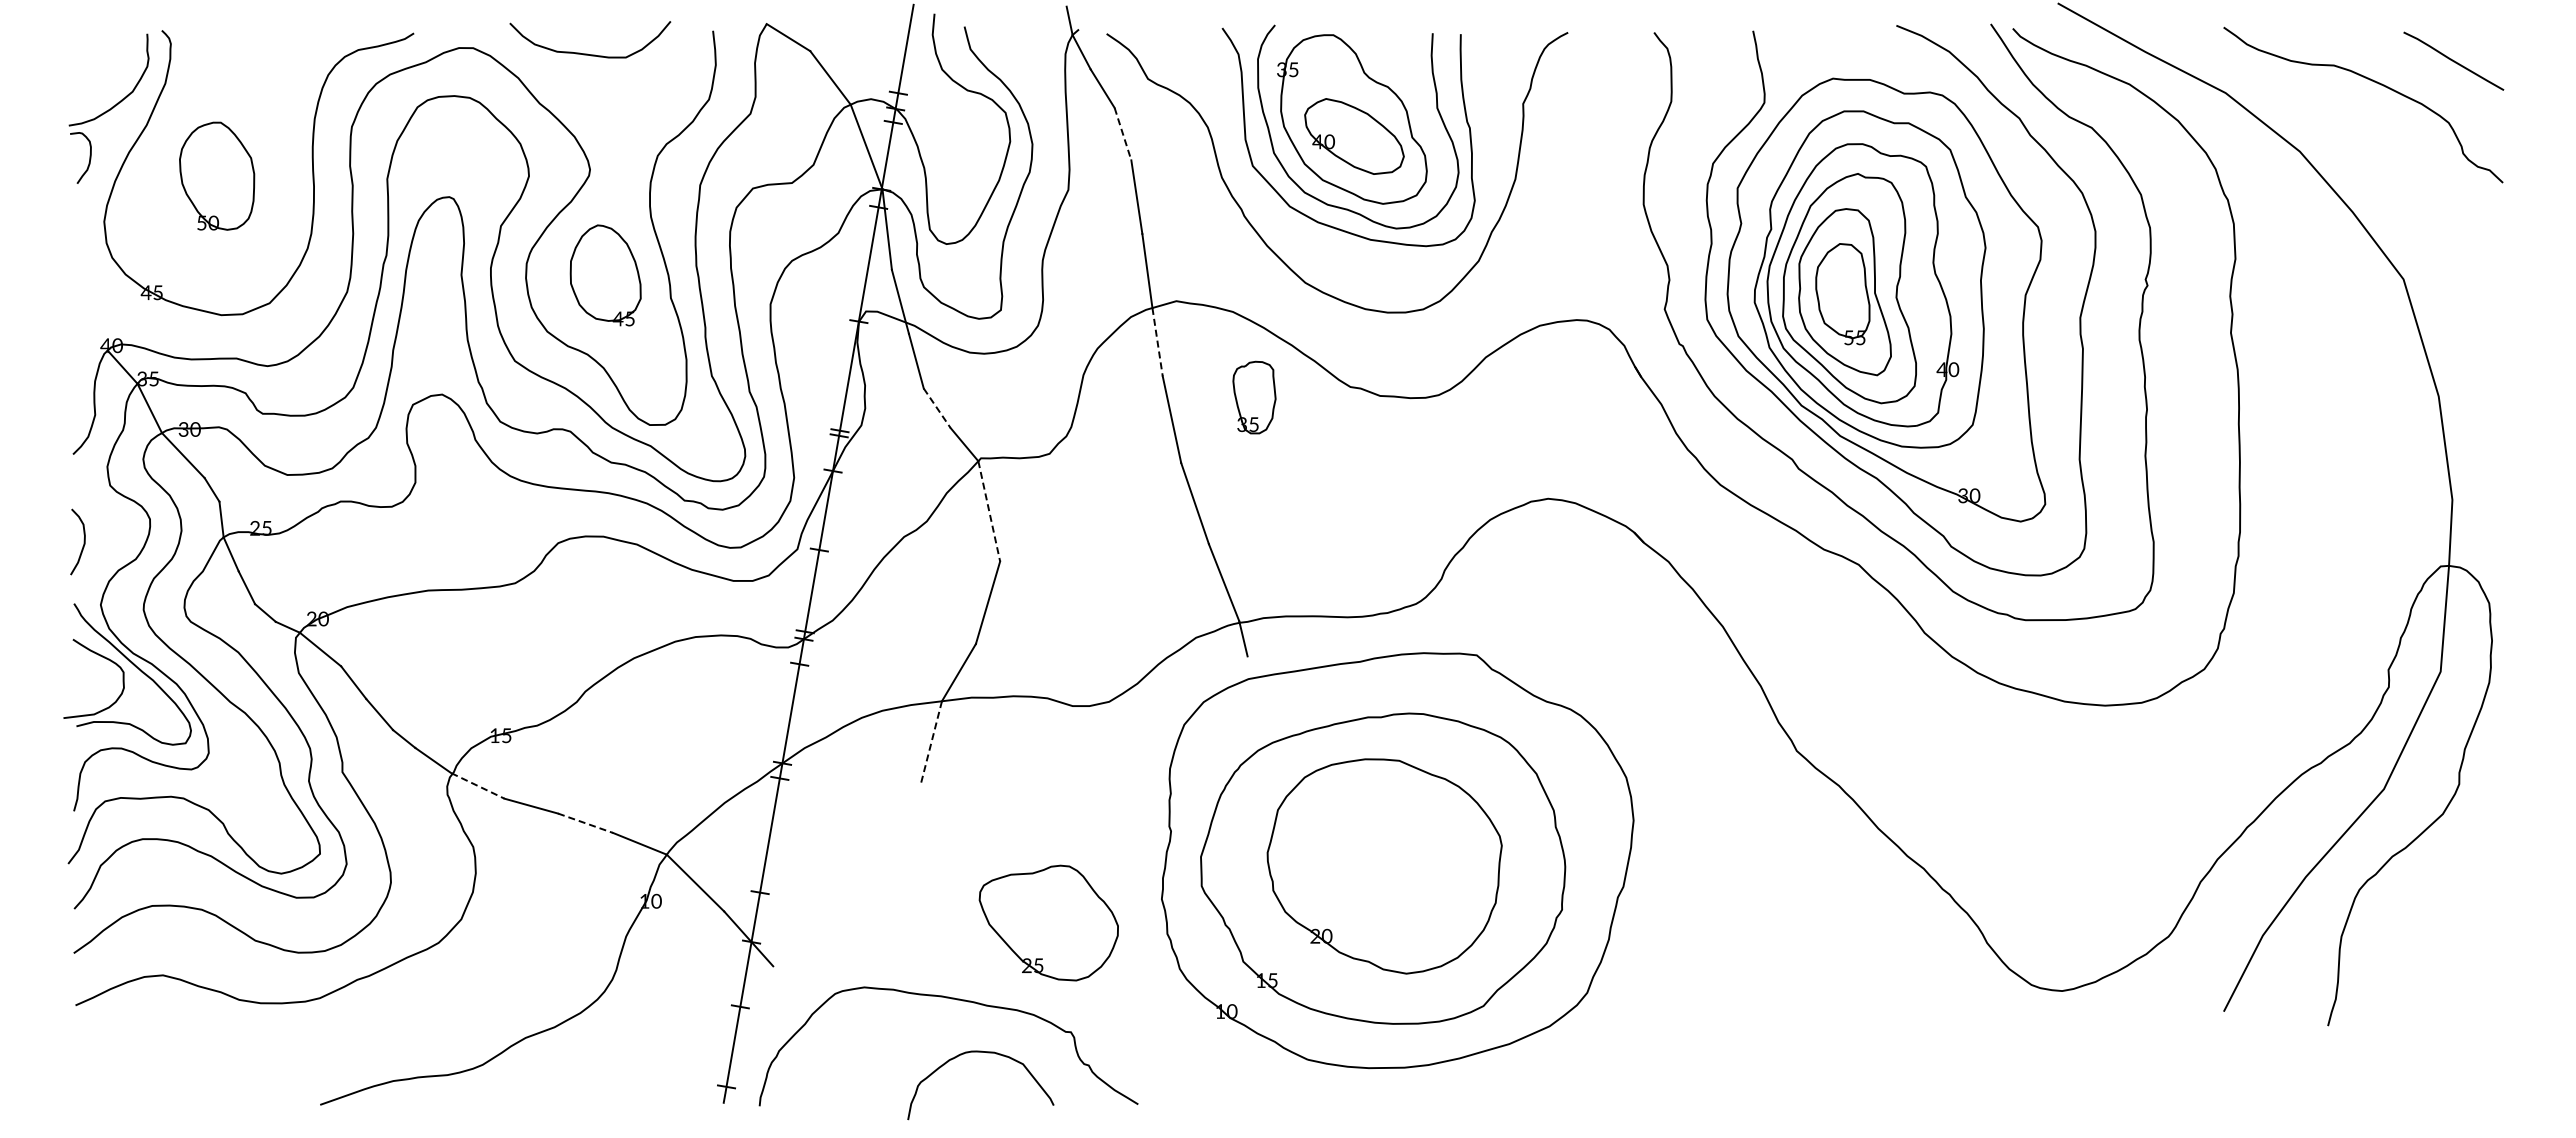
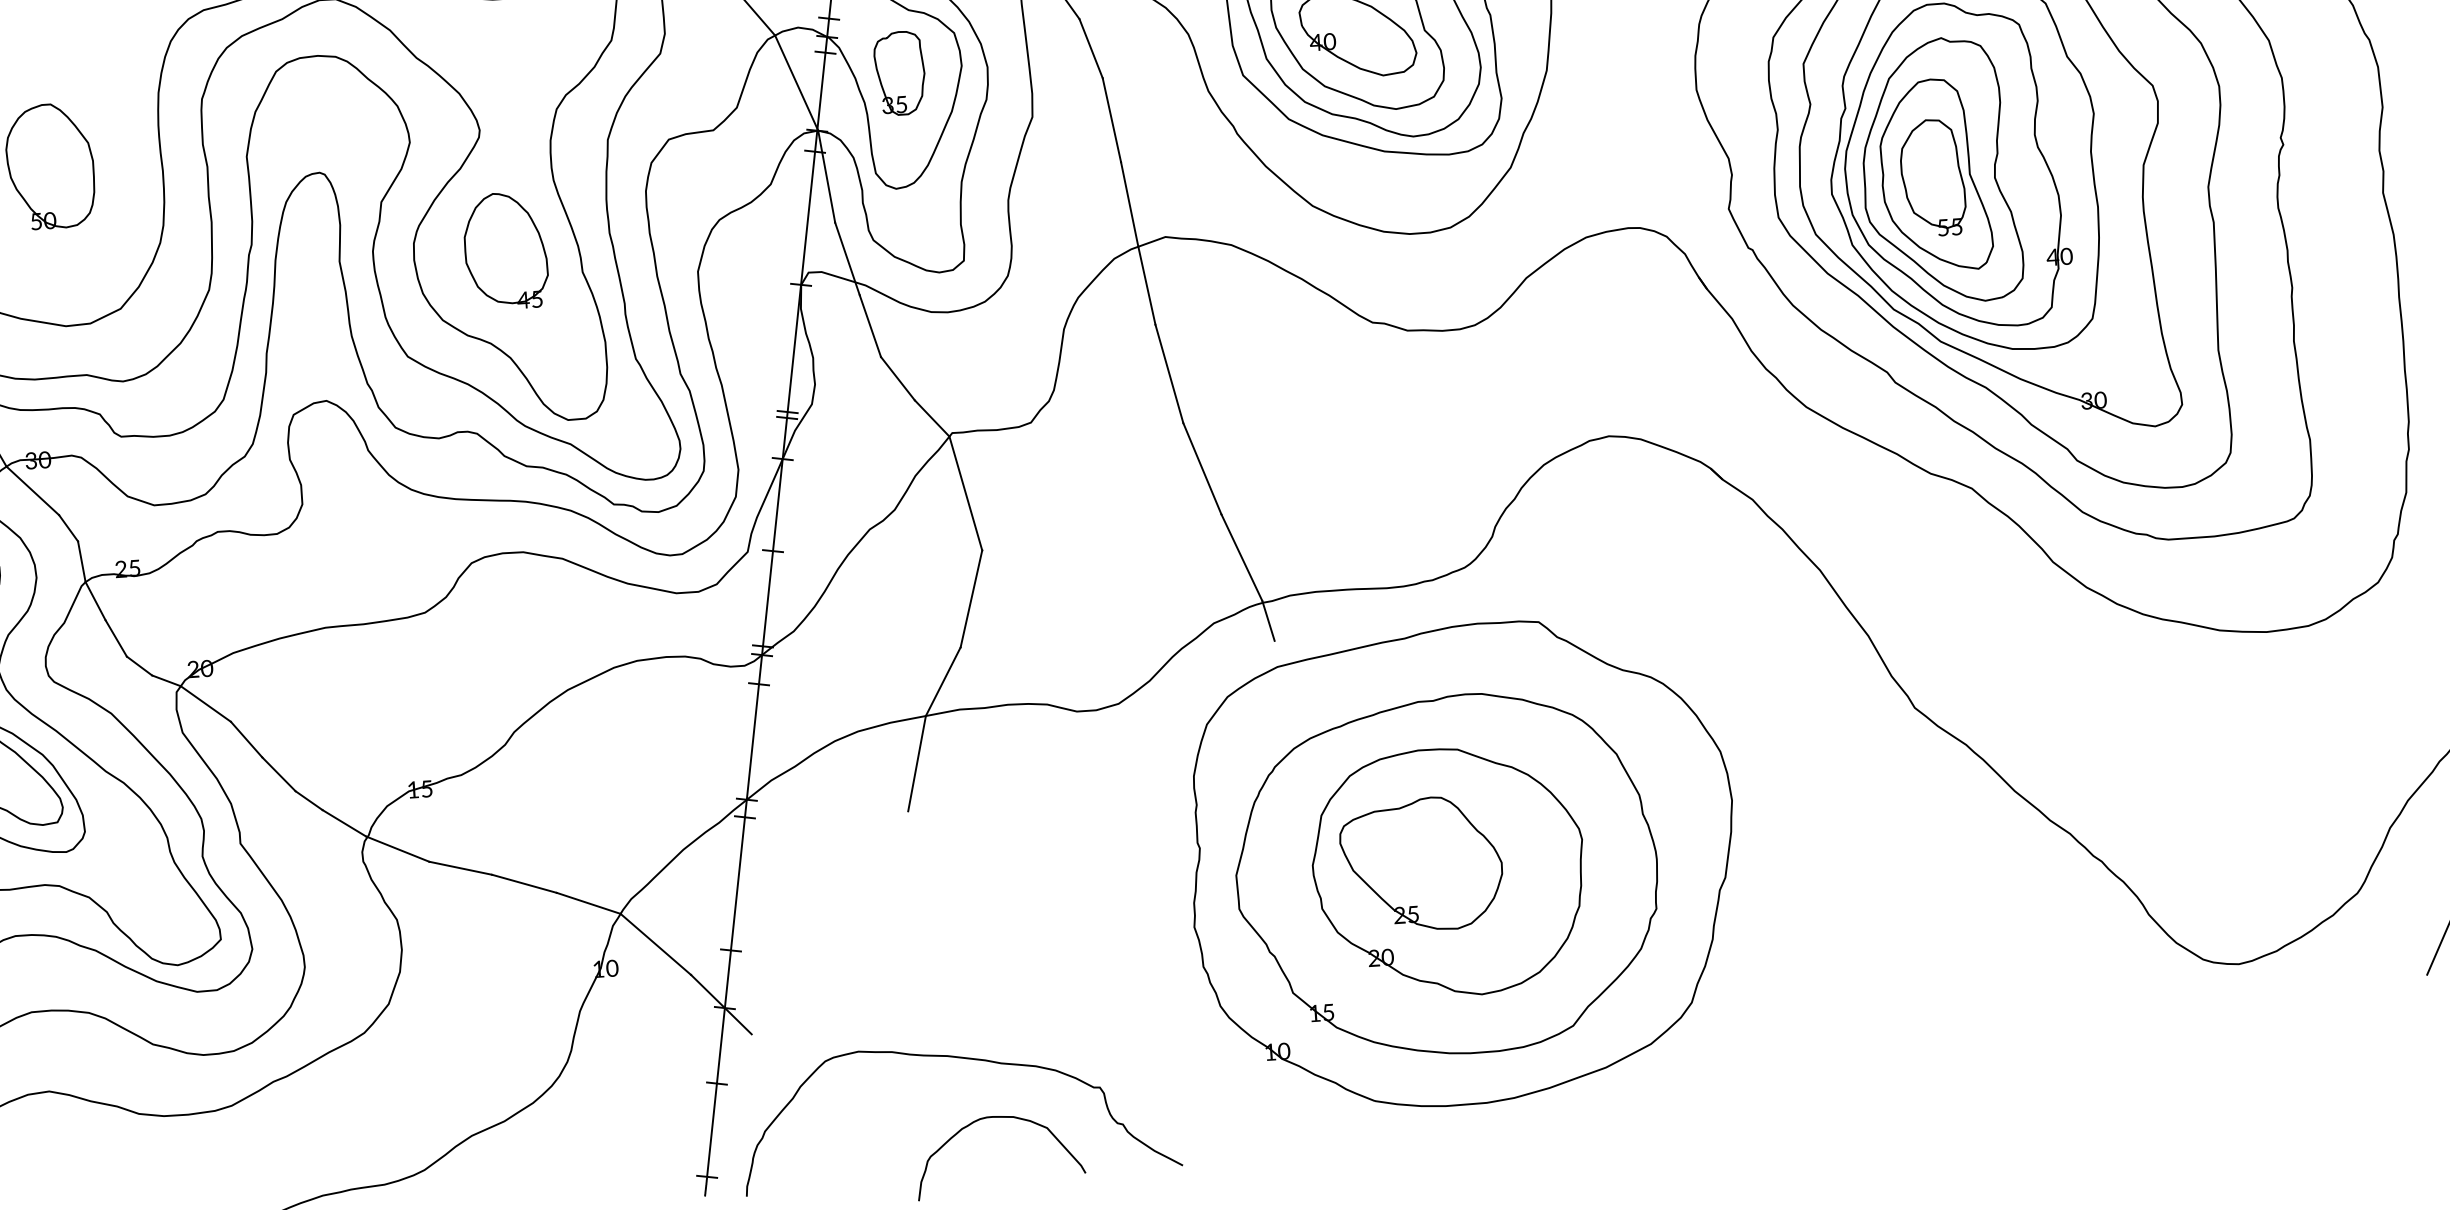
line: (1123, 134) -> (1091, 48), dashed -> solid
line: (1157, 342) -> (1146, 286), dashed -> solid
part: (1254, 397) -> (900, 73), moved
line: (937, 408) -> (898, 378), dashed -> solid
line: (989, 511) -> (966, 493), dashed -> solid
line: (931, 741) -> (916, 763), dashed -> solid
line: (478, 786) -> (398, 849), dashed -> solid
line: (585, 823) -> (524, 884), dashed -> solid
part: (1048, 922) -> (1421, 863), moved

